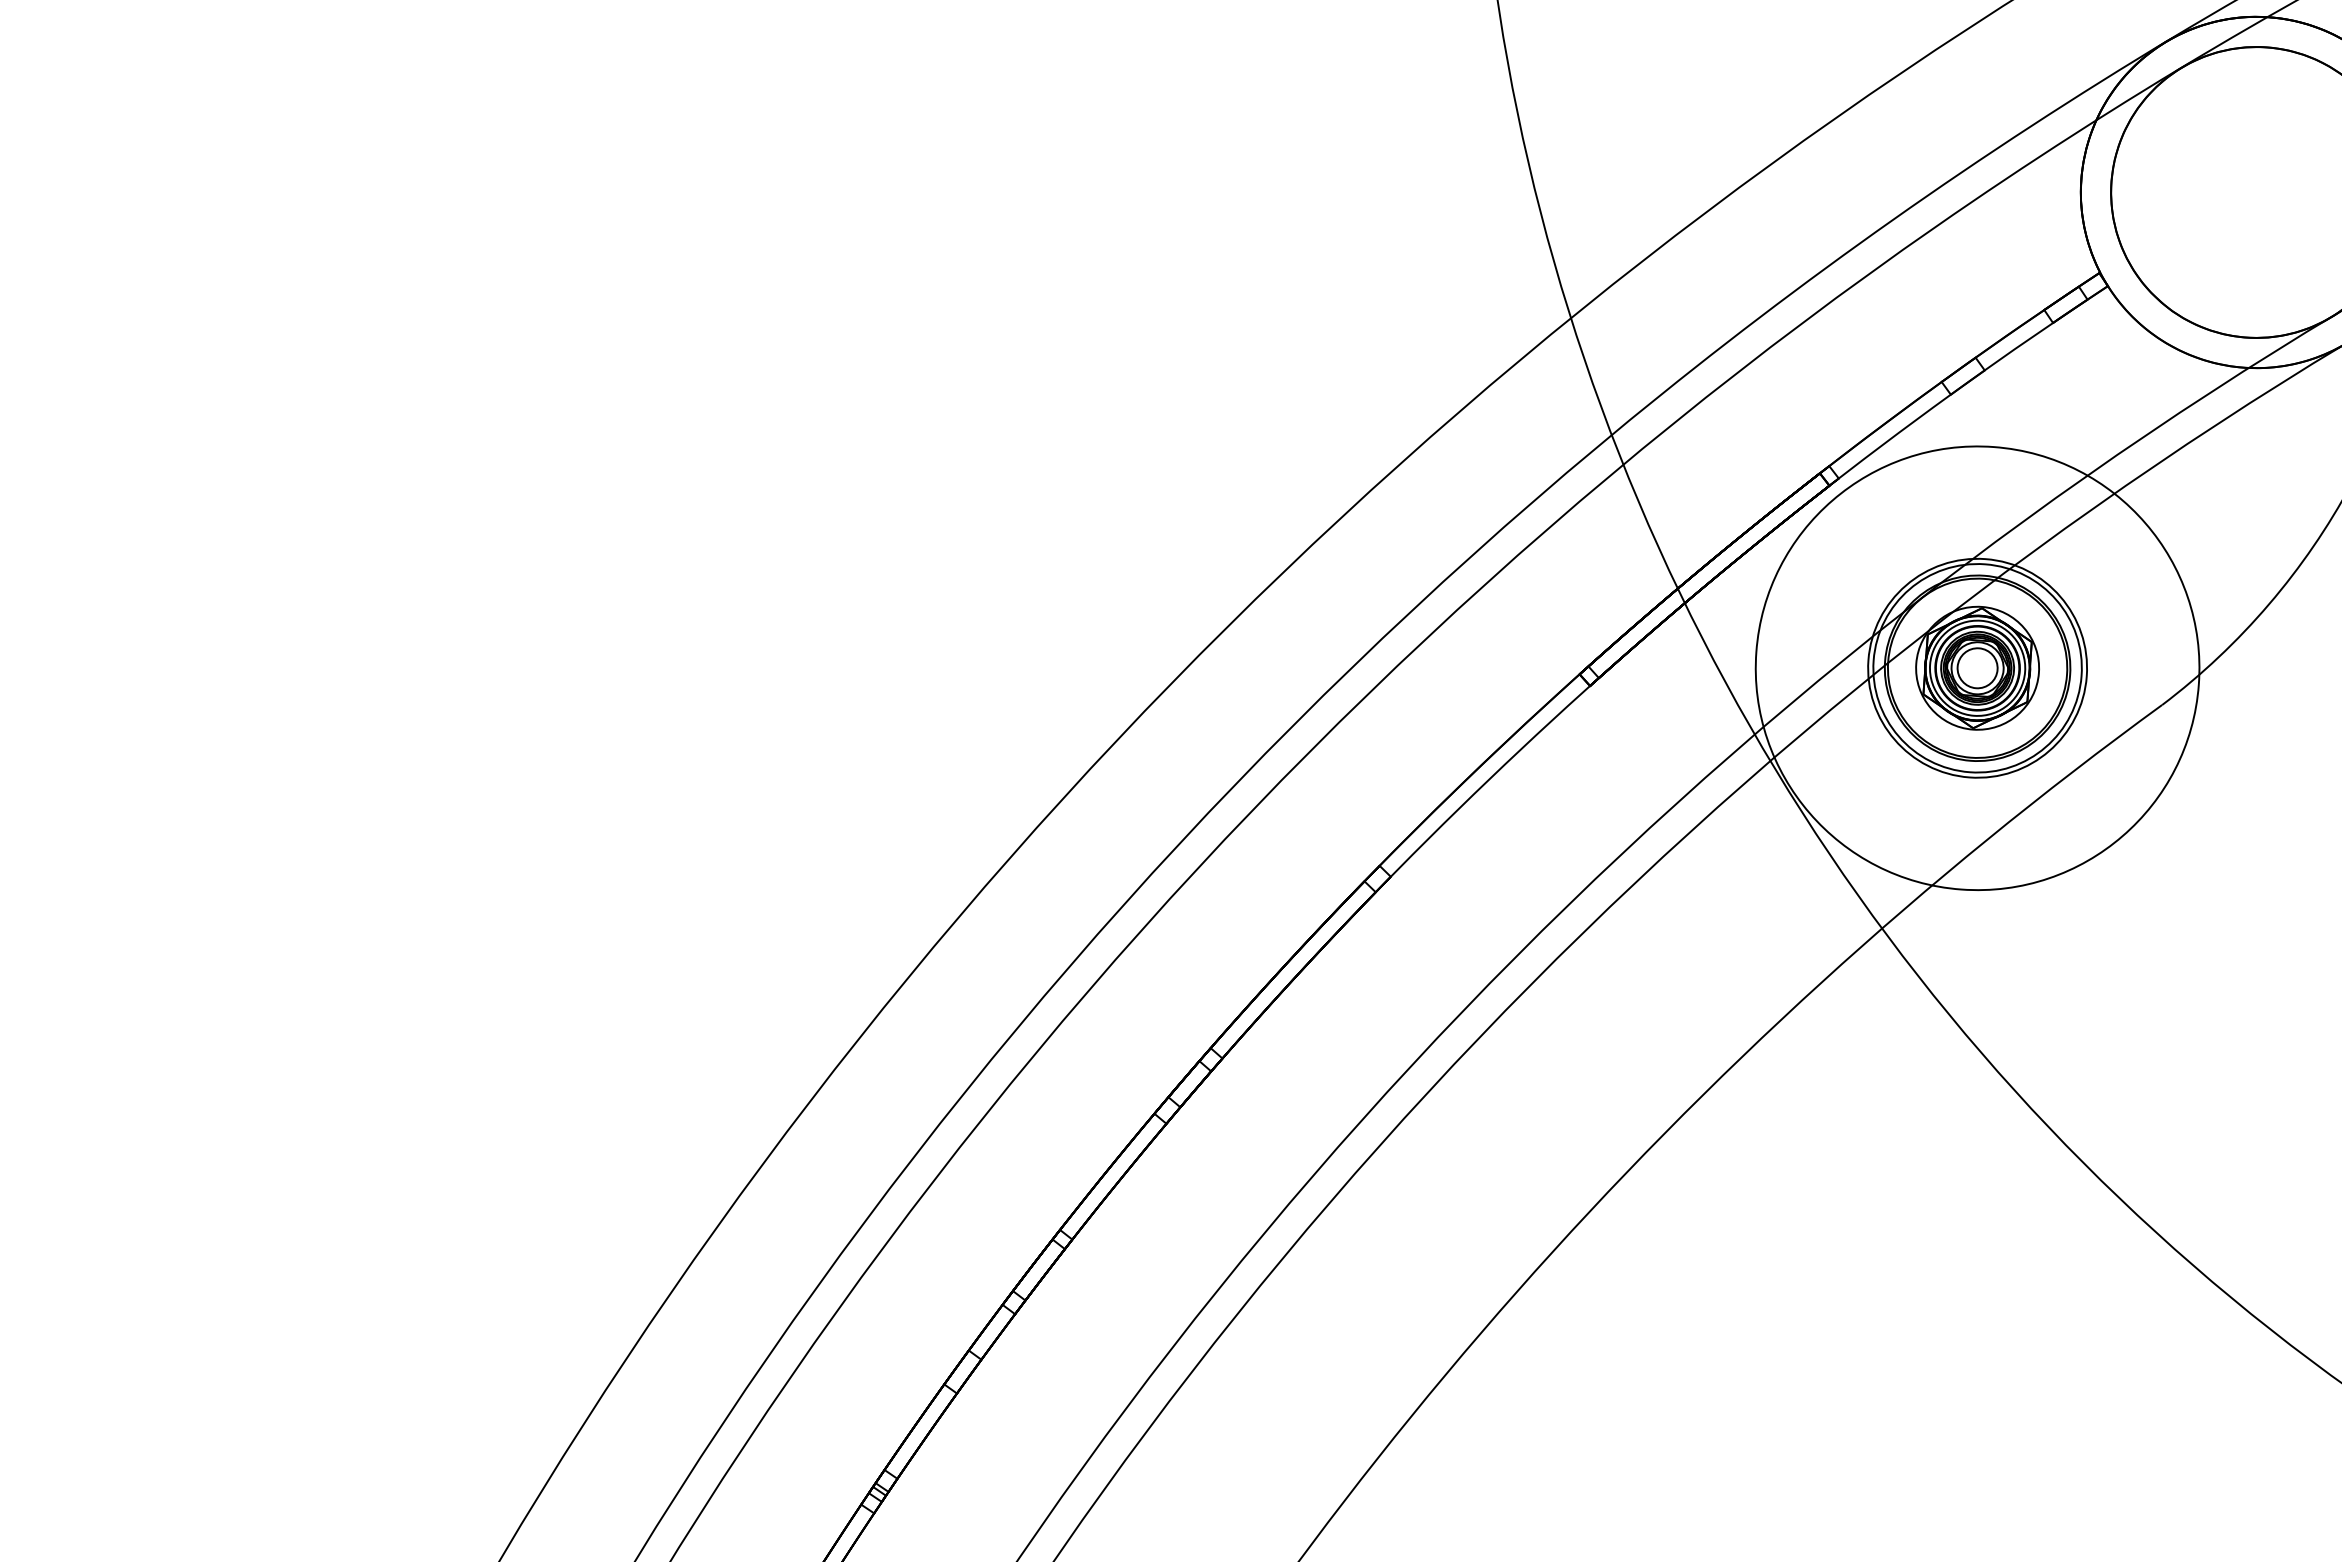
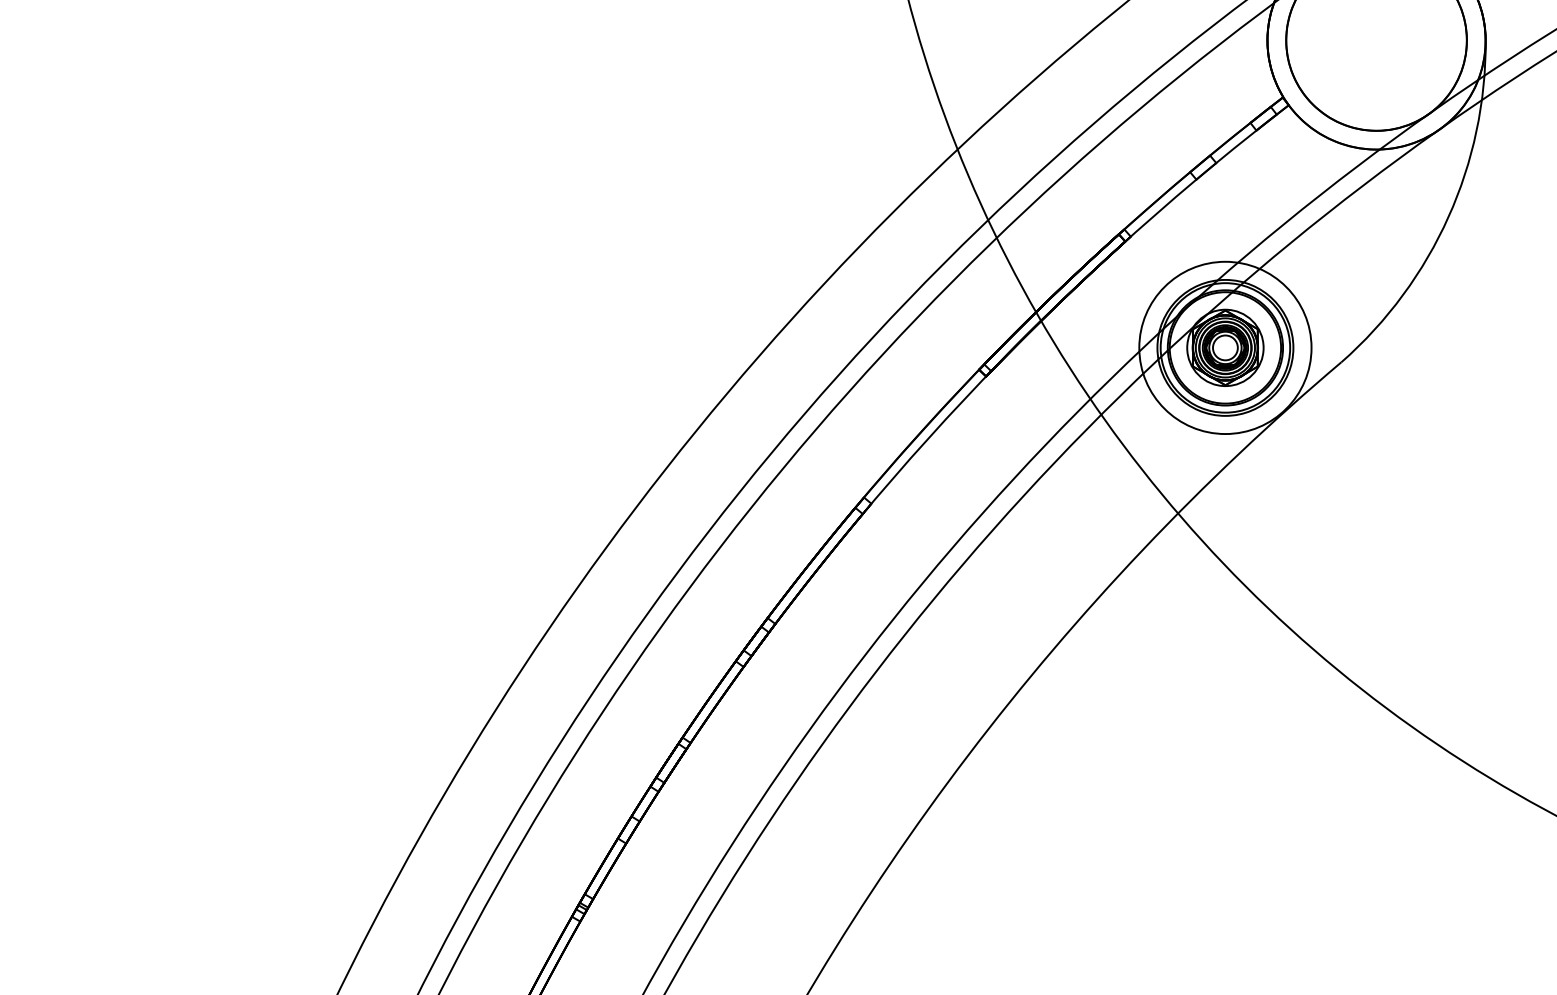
circle: (1977, 667) -> (1225, 347), size x0.62

